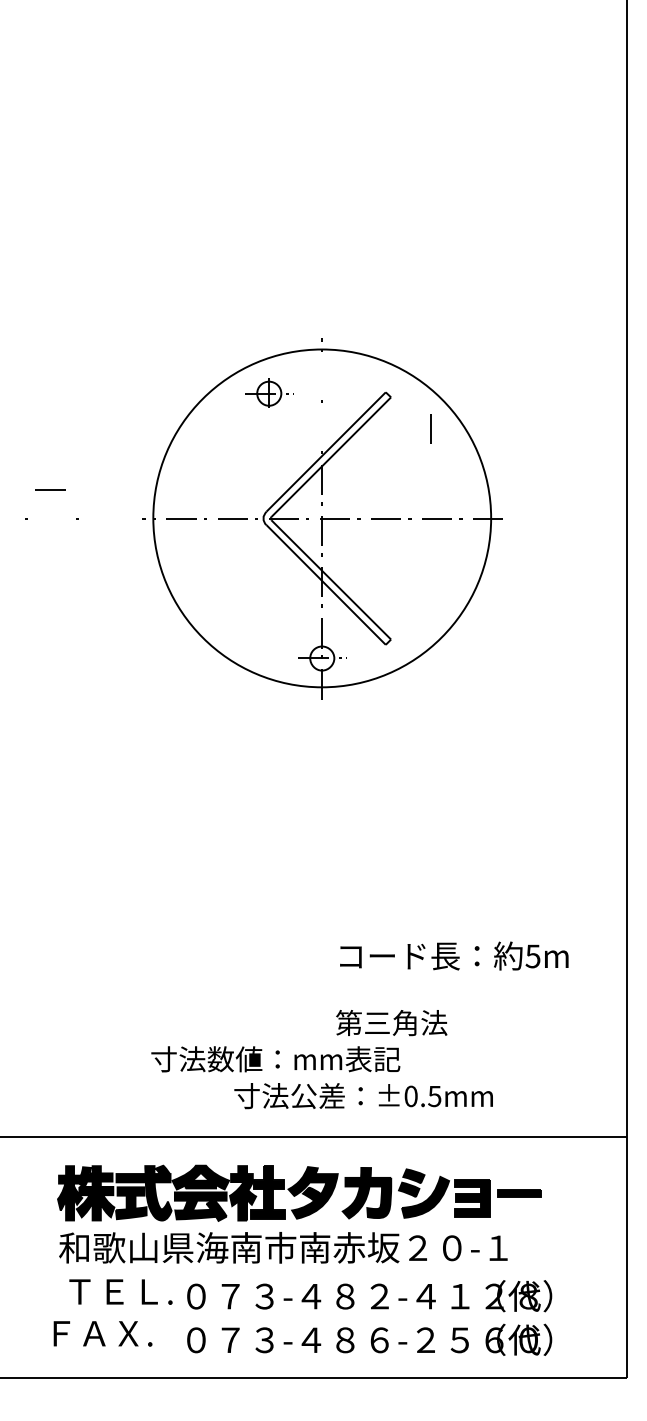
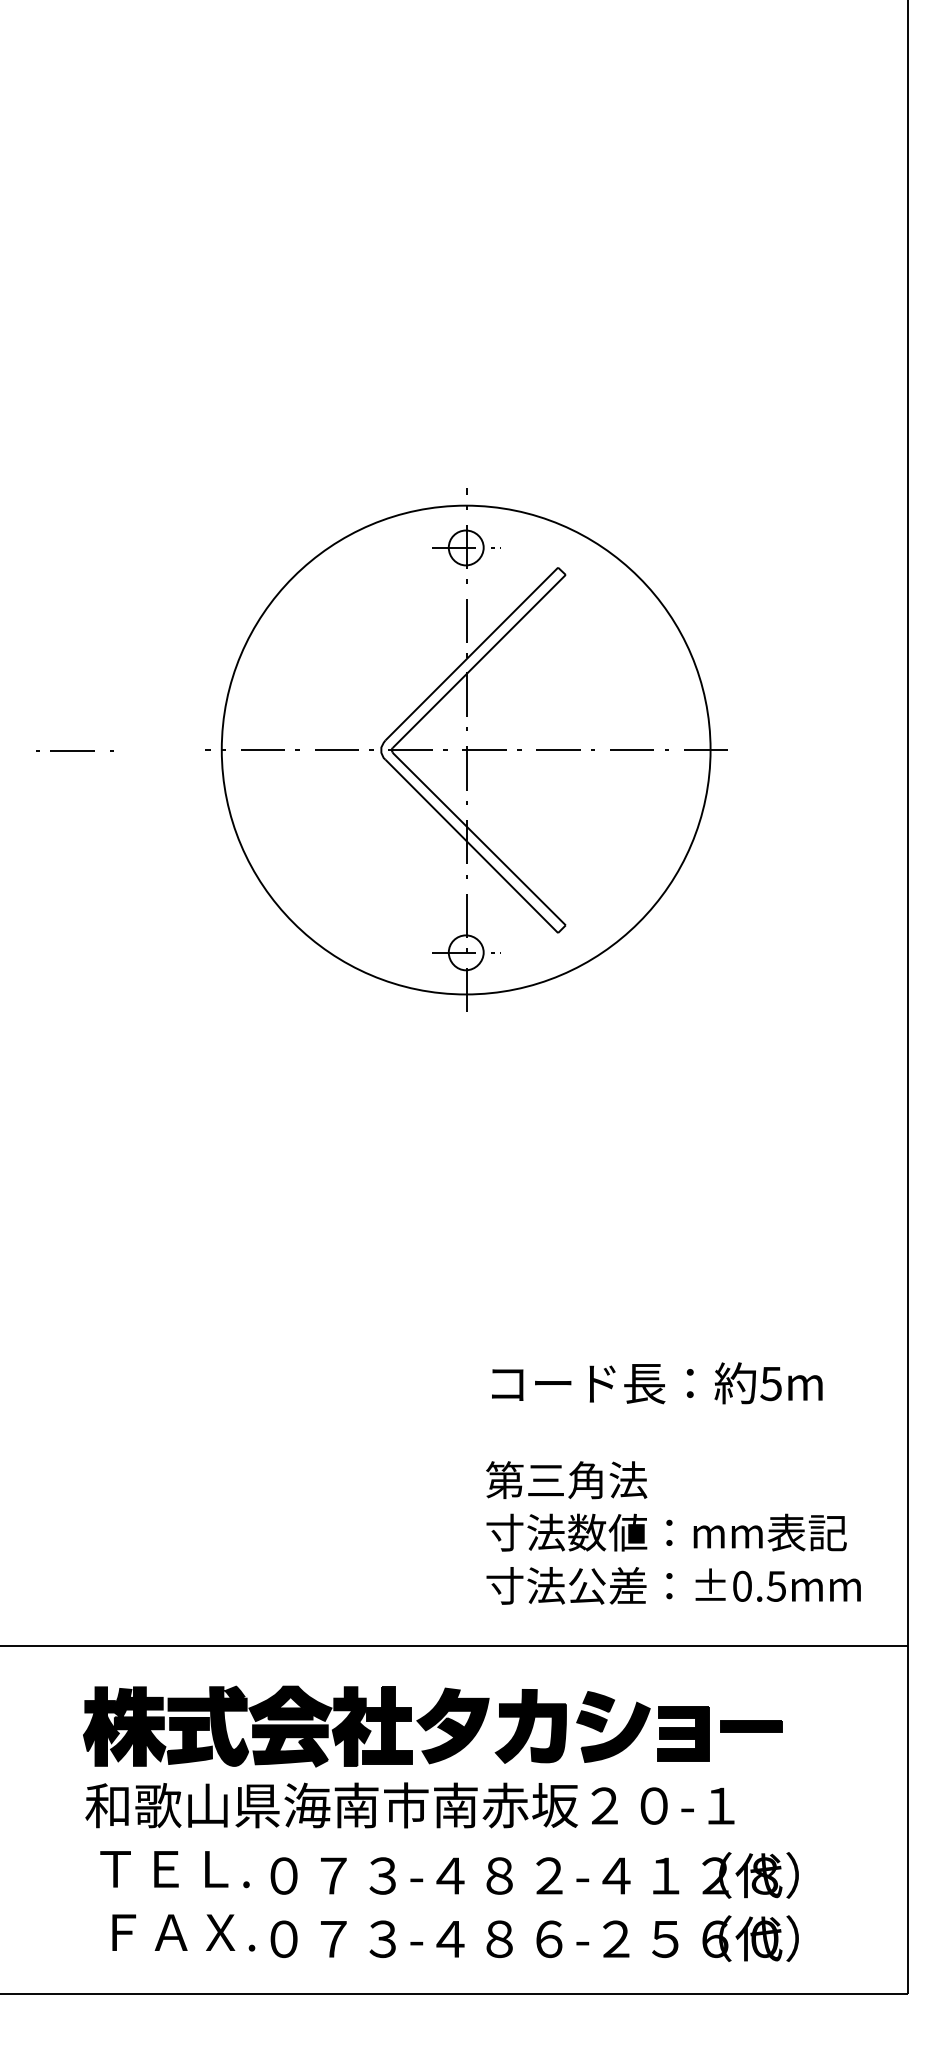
part: (269, 392) -> (466, 546), moved
line: (430, 428) -> (465, 619), moved
line: (50, 489) -> (72, 750), moved
text: (275, 1059) -> (666, 1532), moved
text: (363, 1096) -> (673, 1586), moved
text: (102, 1333) -> (182, 1932), moved

